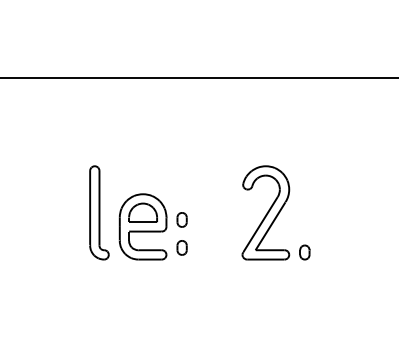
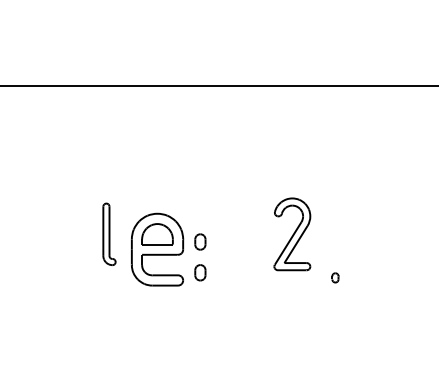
part: (99, 213) -> (109, 234), size x0.6
part: (264, 213) -> (291, 234), size x0.7
part: (304, 252) -> (335, 277), size x0.6

